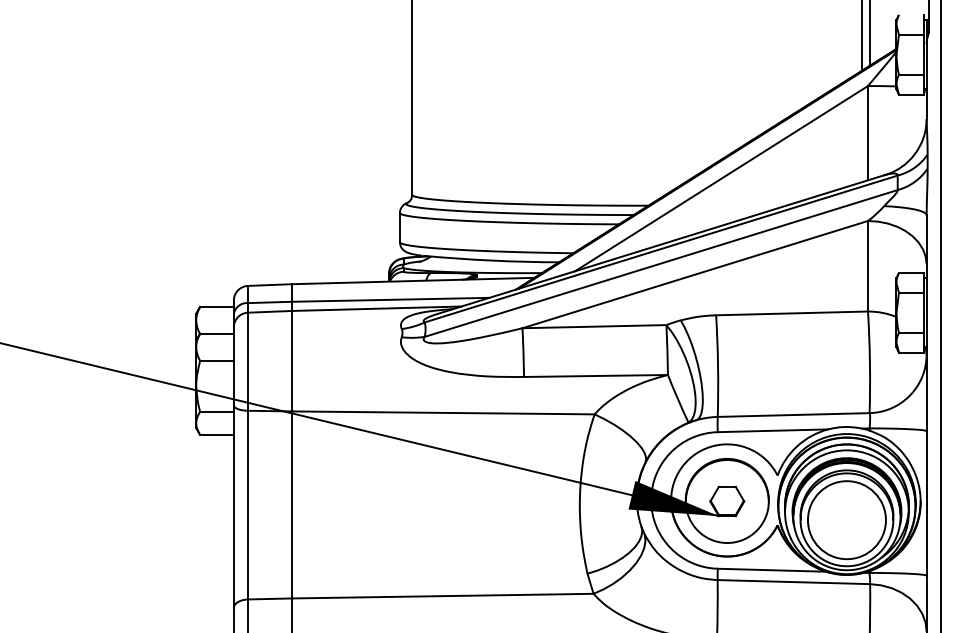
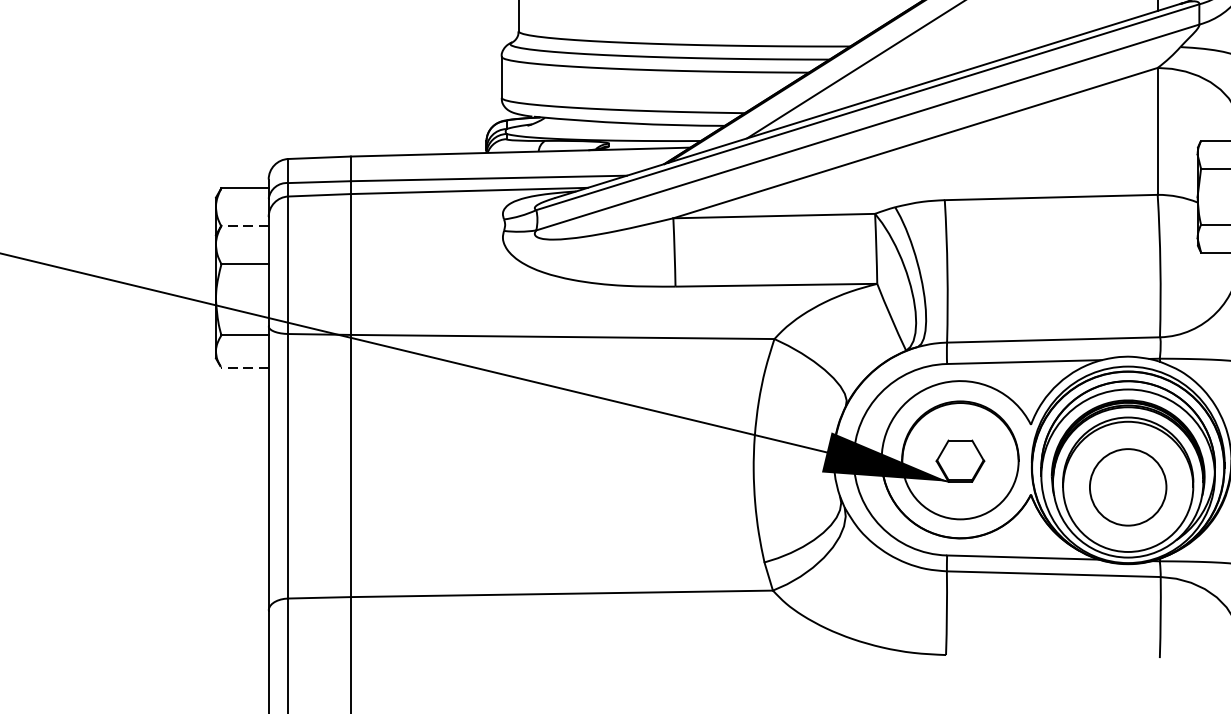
line: (217, 333) -> (245, 225), solid -> dashed
line: (217, 434) -> (245, 367), solid -> dashed
circle: (846, 520) -> (1127, 487), size x0.7

